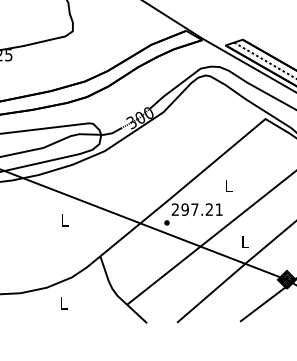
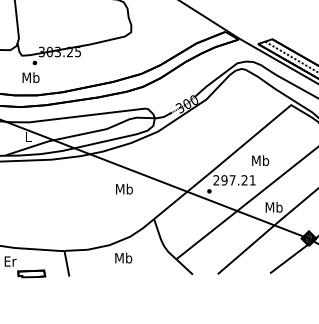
text: (228, 185) -> (260, 160), L -> Mb
text: (64, 219) -> (124, 188), L -> Mb
text: (244, 242) -> (273, 207), L -> Mb
text: (63, 302) -> (123, 257), L -> Mb

